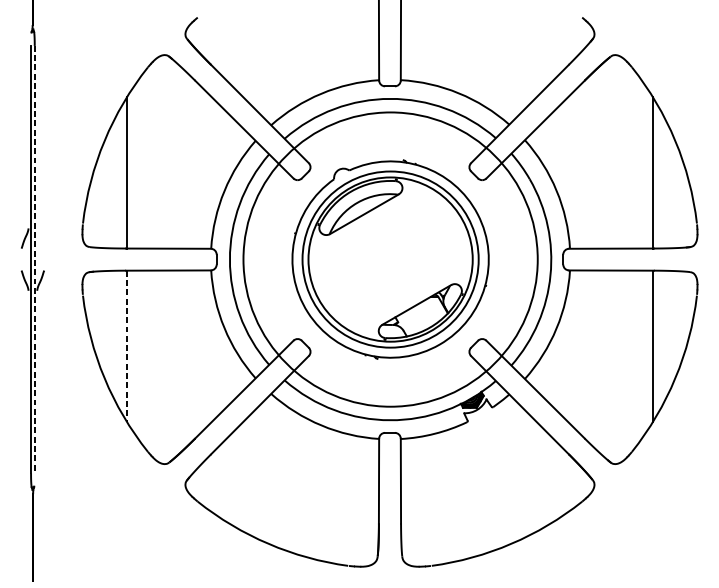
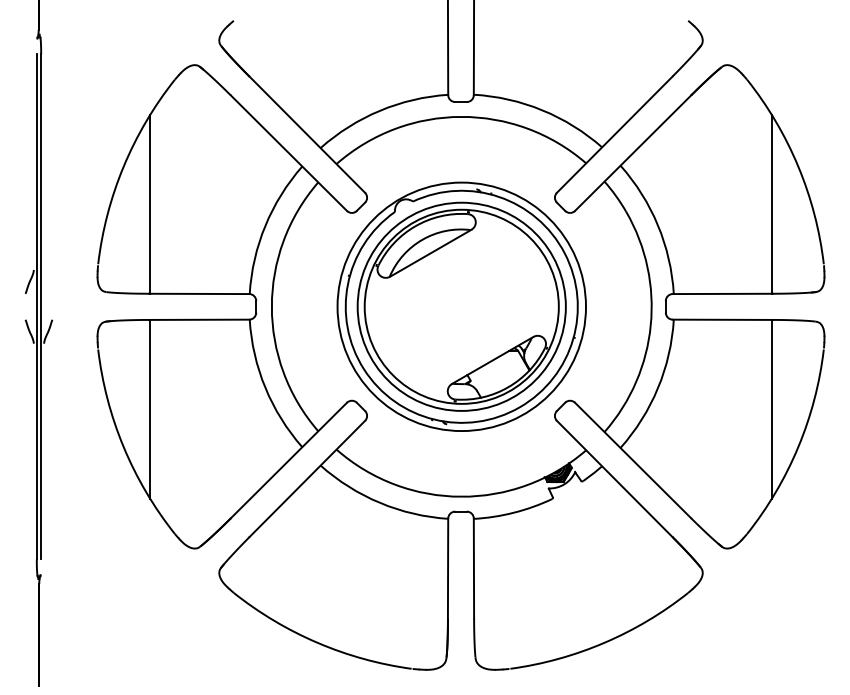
line: (35, 259) -> (41, 306), dashed -> solid
circle: (390, 259) -> (461, 306), size x0.71
line: (127, 346) -> (150, 409), dashed -> solid

